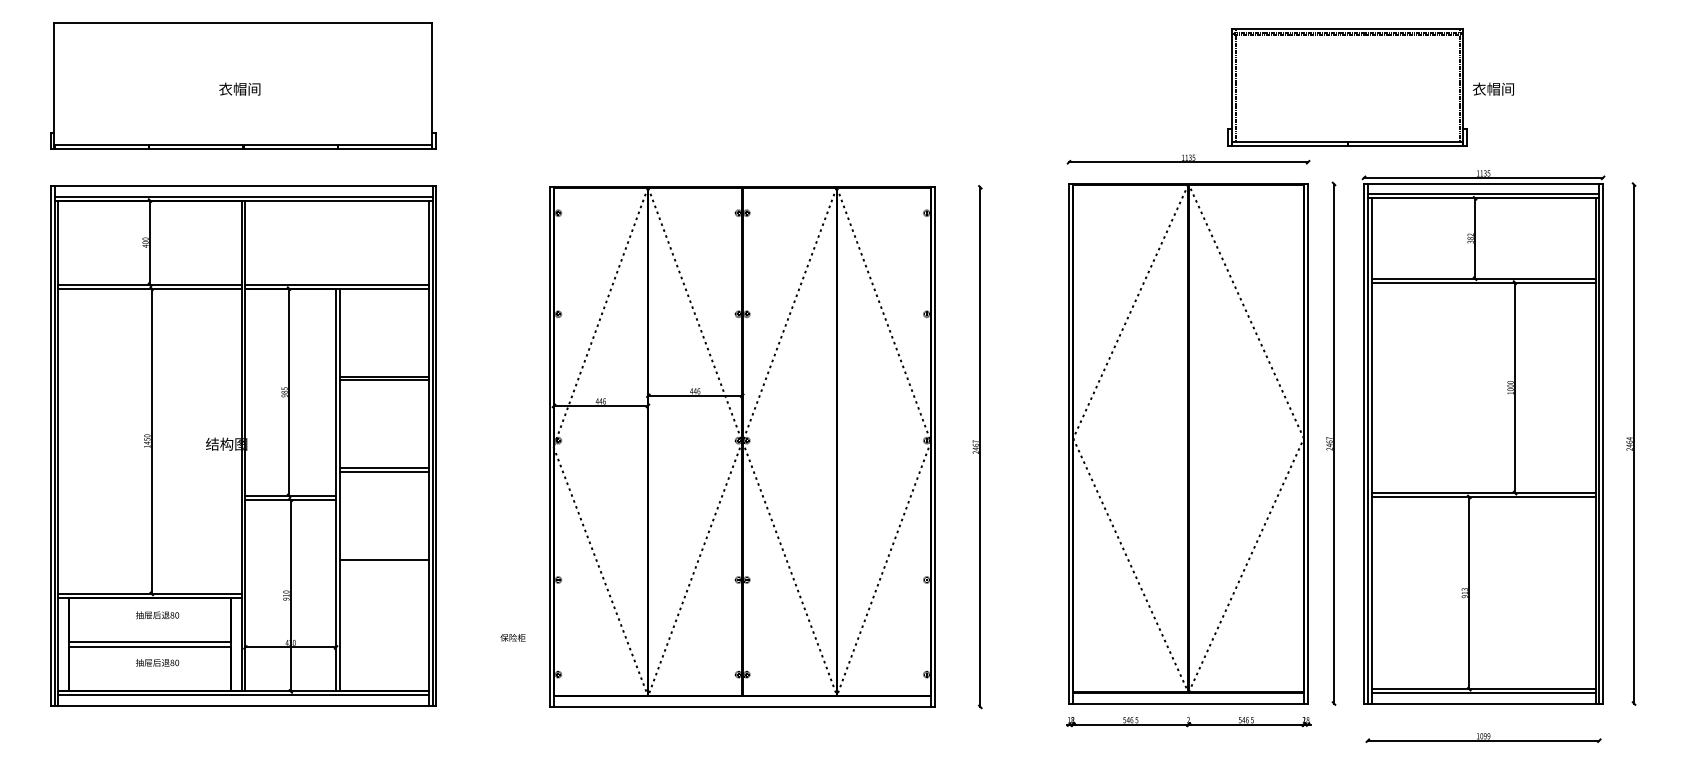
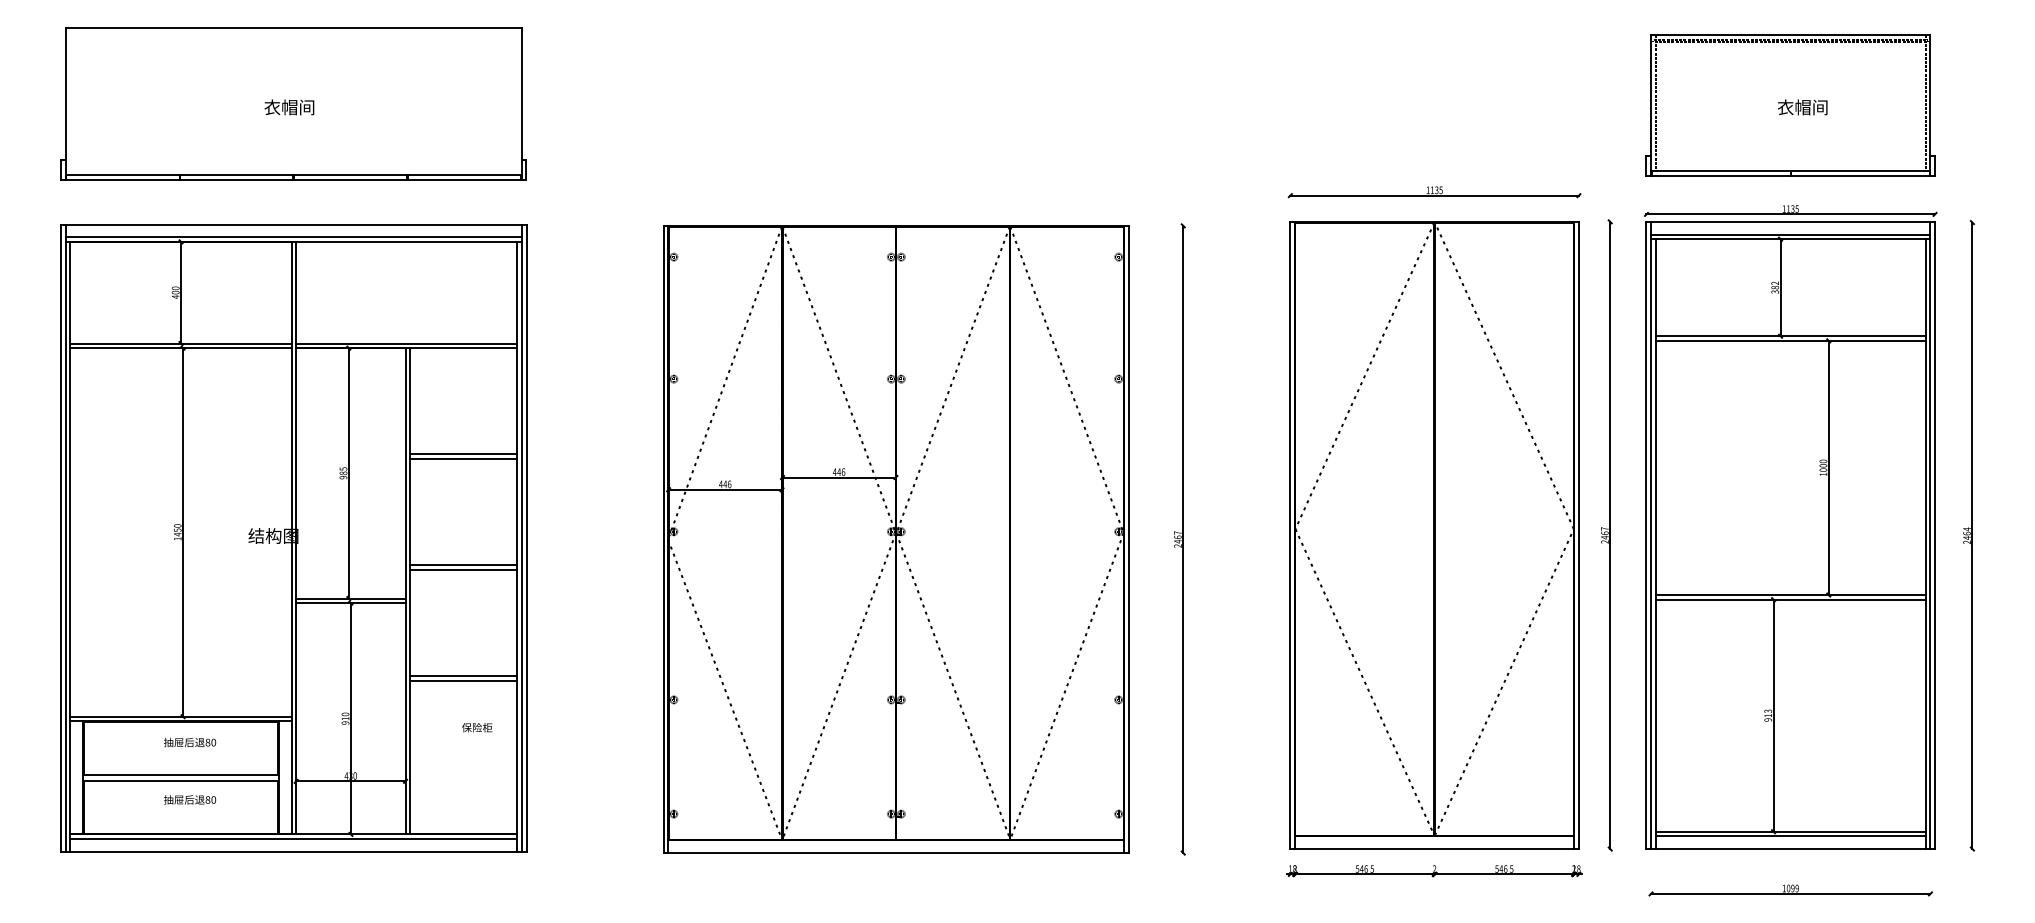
part: (1347, 87) -> (1790, 105), moved
line: (384, 563) -> (463, 680), added
text: (513, 637) -> (477, 727), moved

